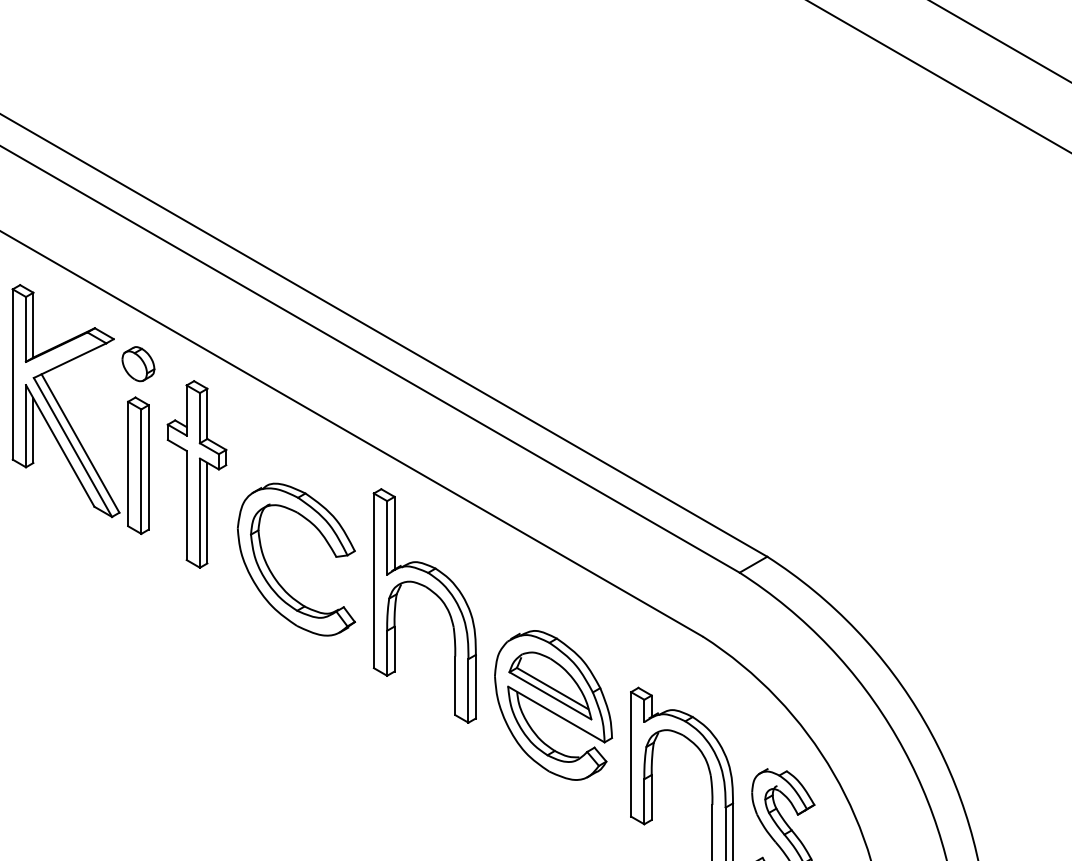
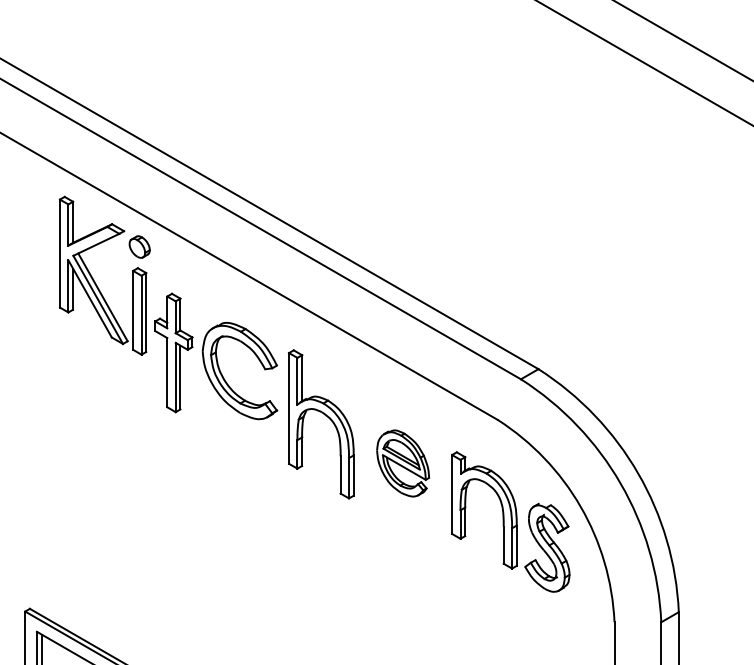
part: (196, 473) -> (173, 352), moved
part: (434, 595) -> (327, 417), moved
part: (554, 705) -> (403, 463), size x0.7

